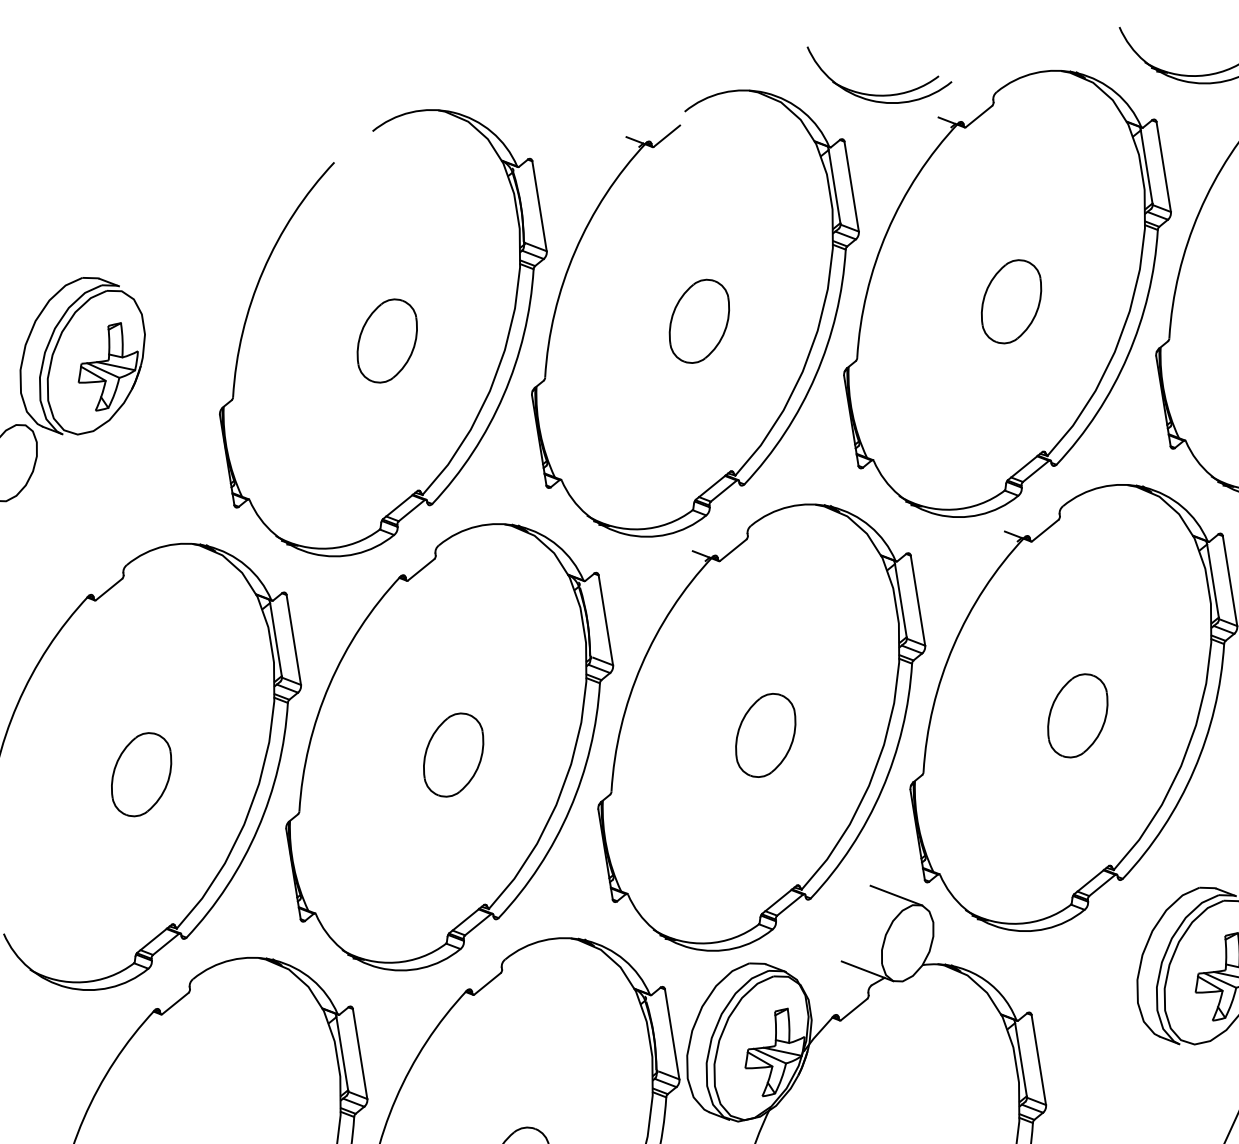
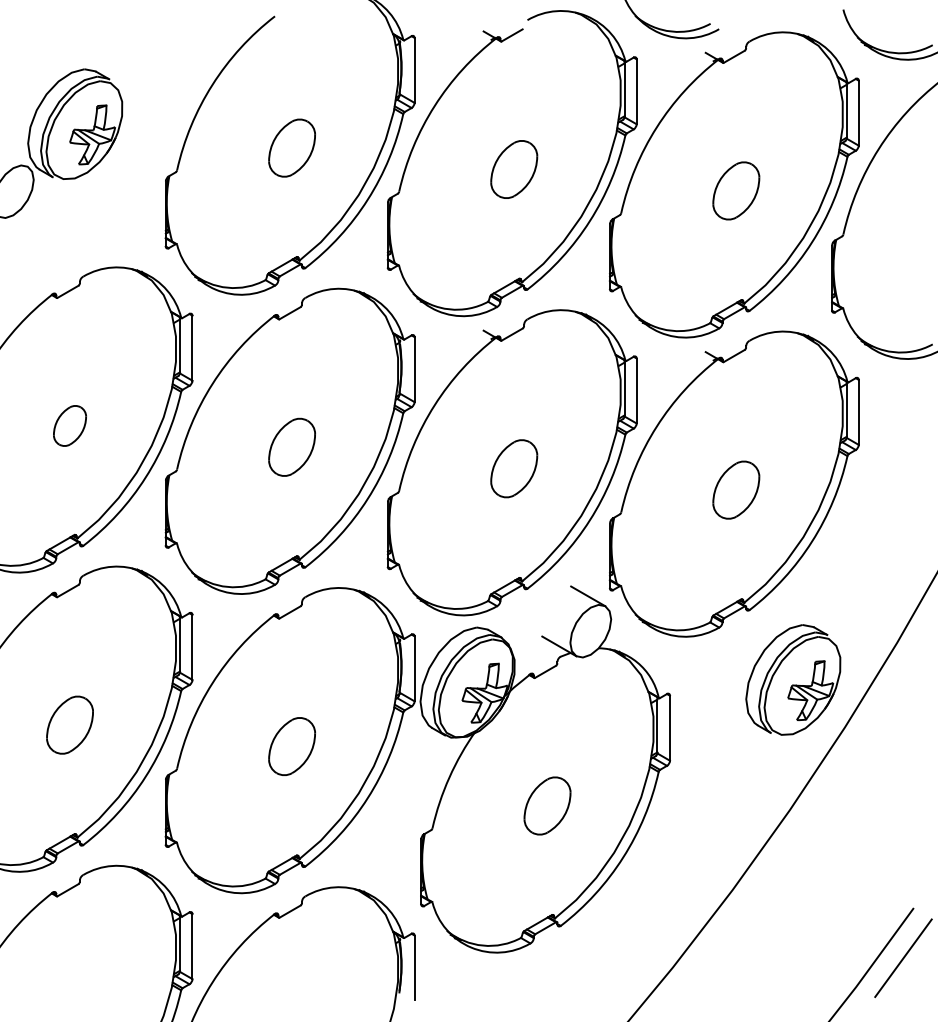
part: (140, 774) -> (69, 425), size x0.7

